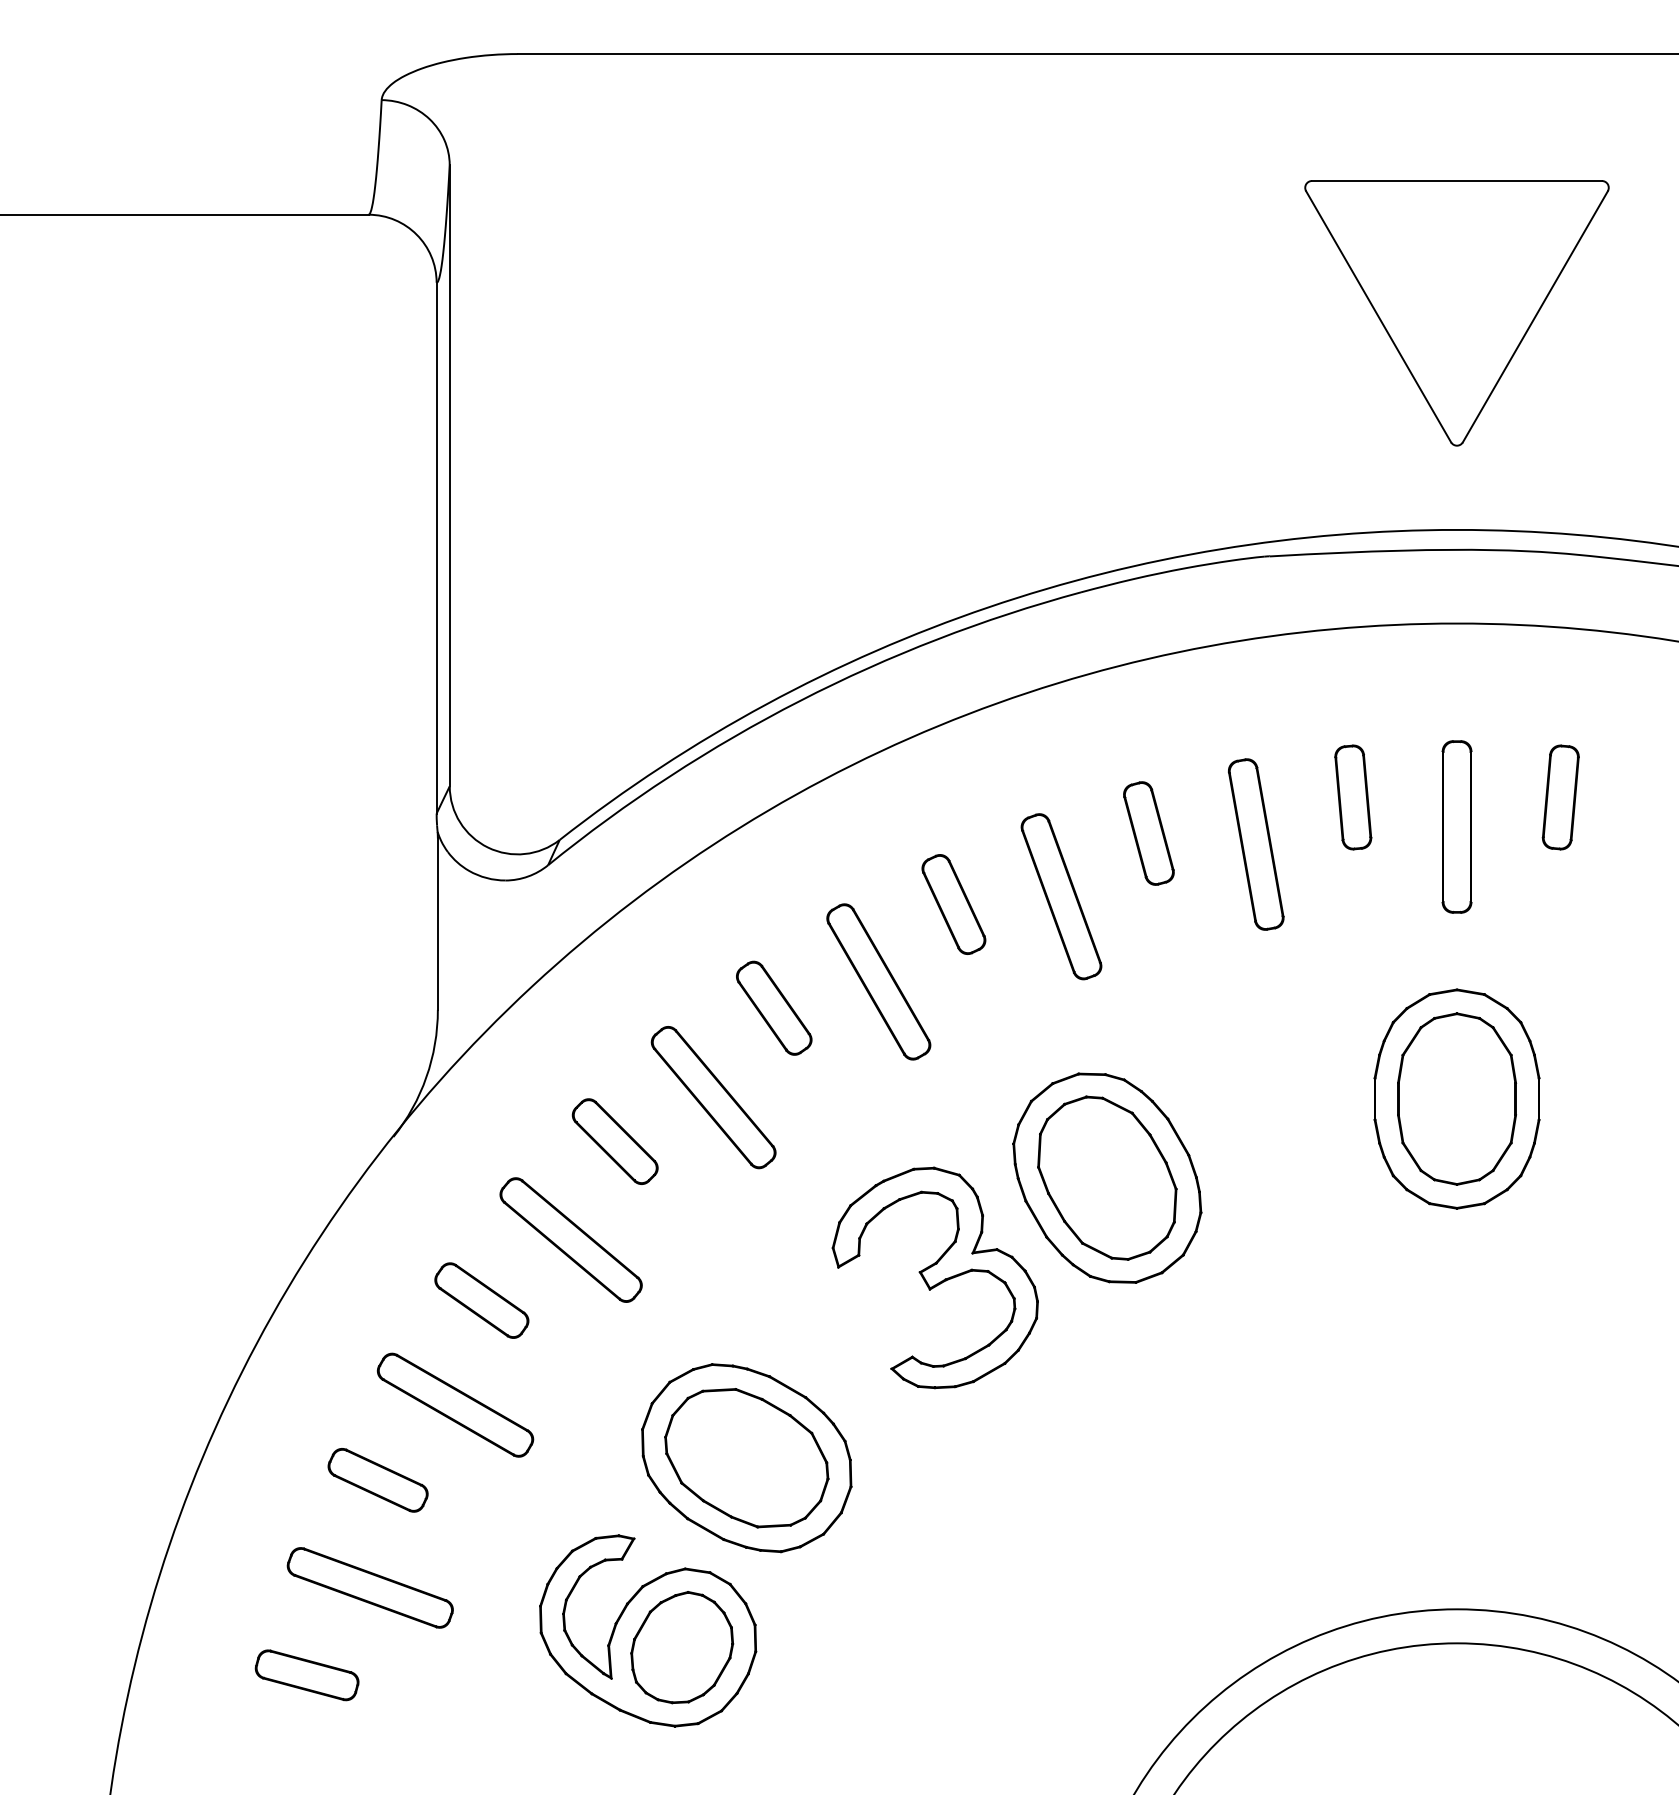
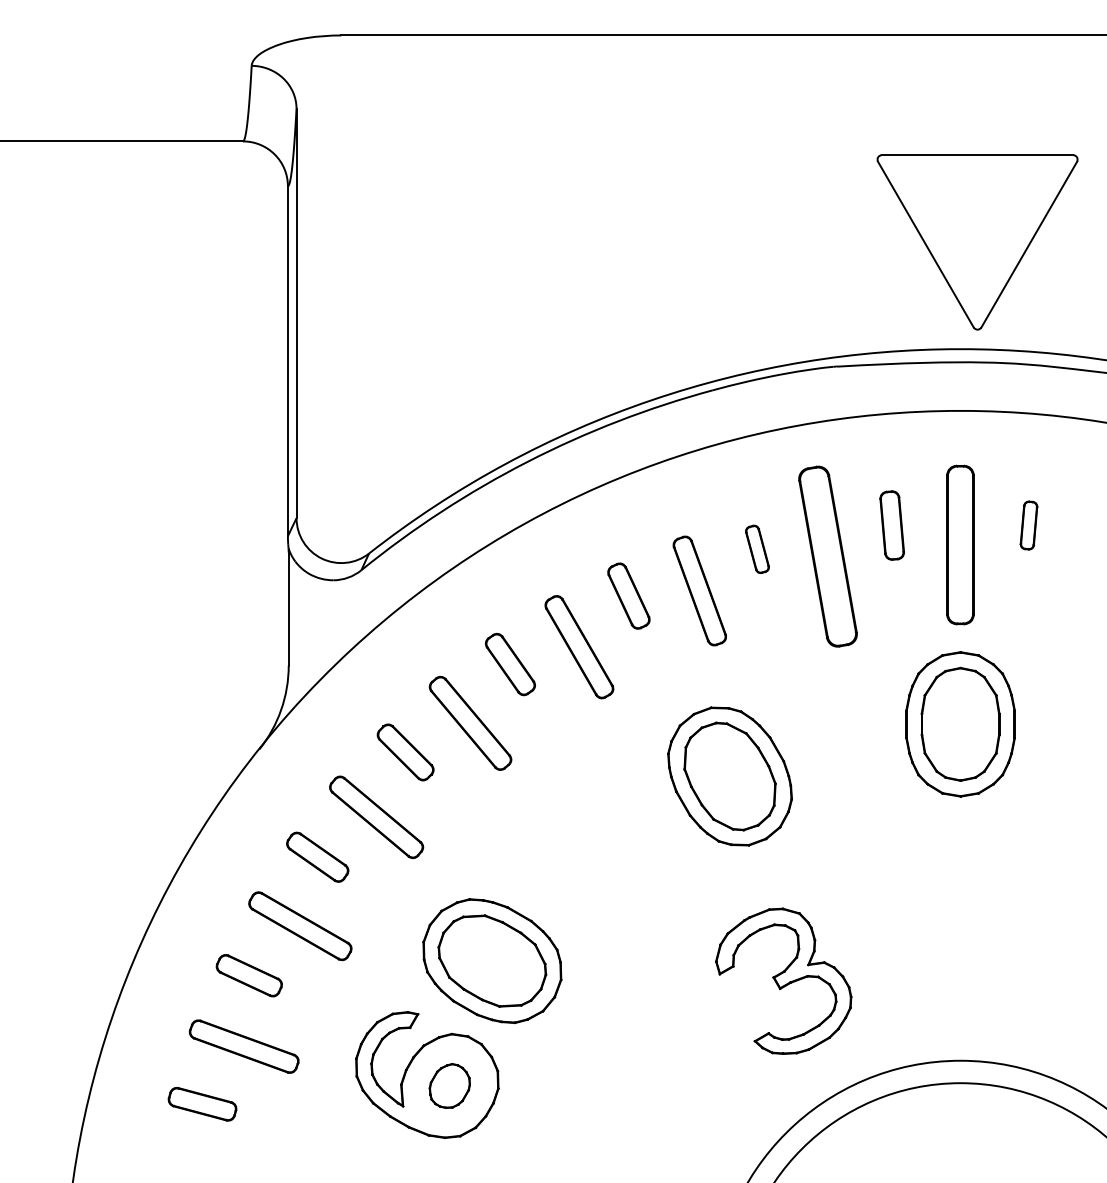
part: (1456, 313) -> (977, 242), moved
part: (1560, 797) -> (1028, 525), size x0.7
part: (1456, 826) -> (960, 544), size x1.4
part: (1148, 833) -> (757, 549), size x0.7
part: (1256, 844) -> (828, 556), size x1.6
part: (935, 1276) -> (783, 980), moved
part: (681, 1646) -> (449, 1085), size x0.6

